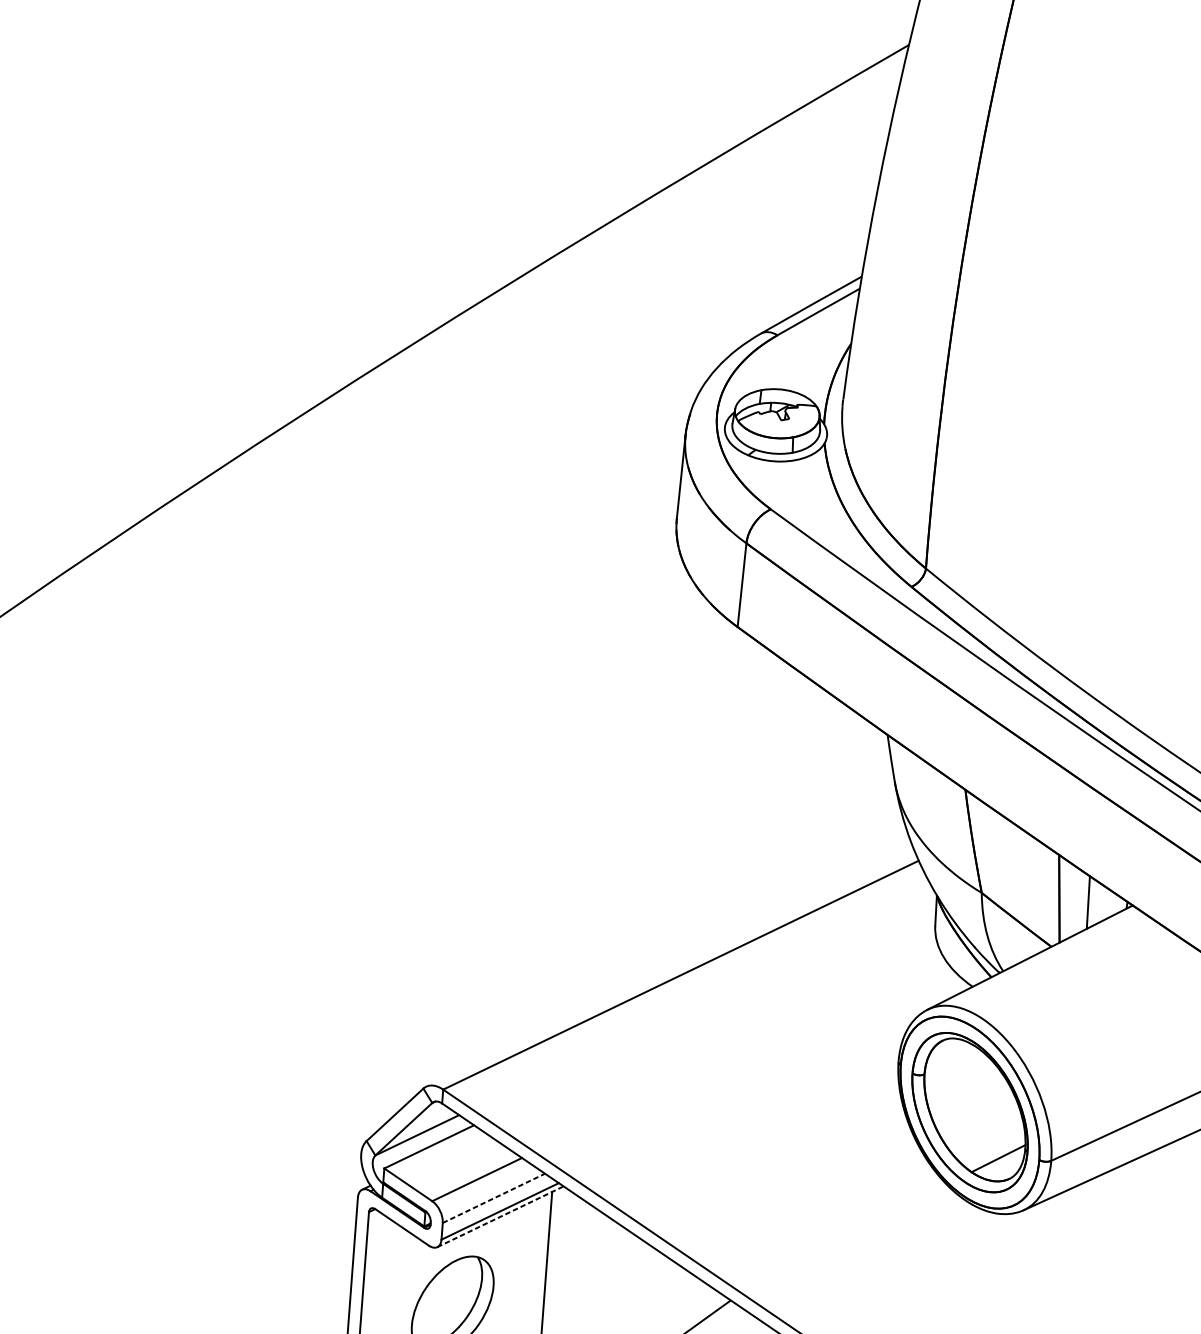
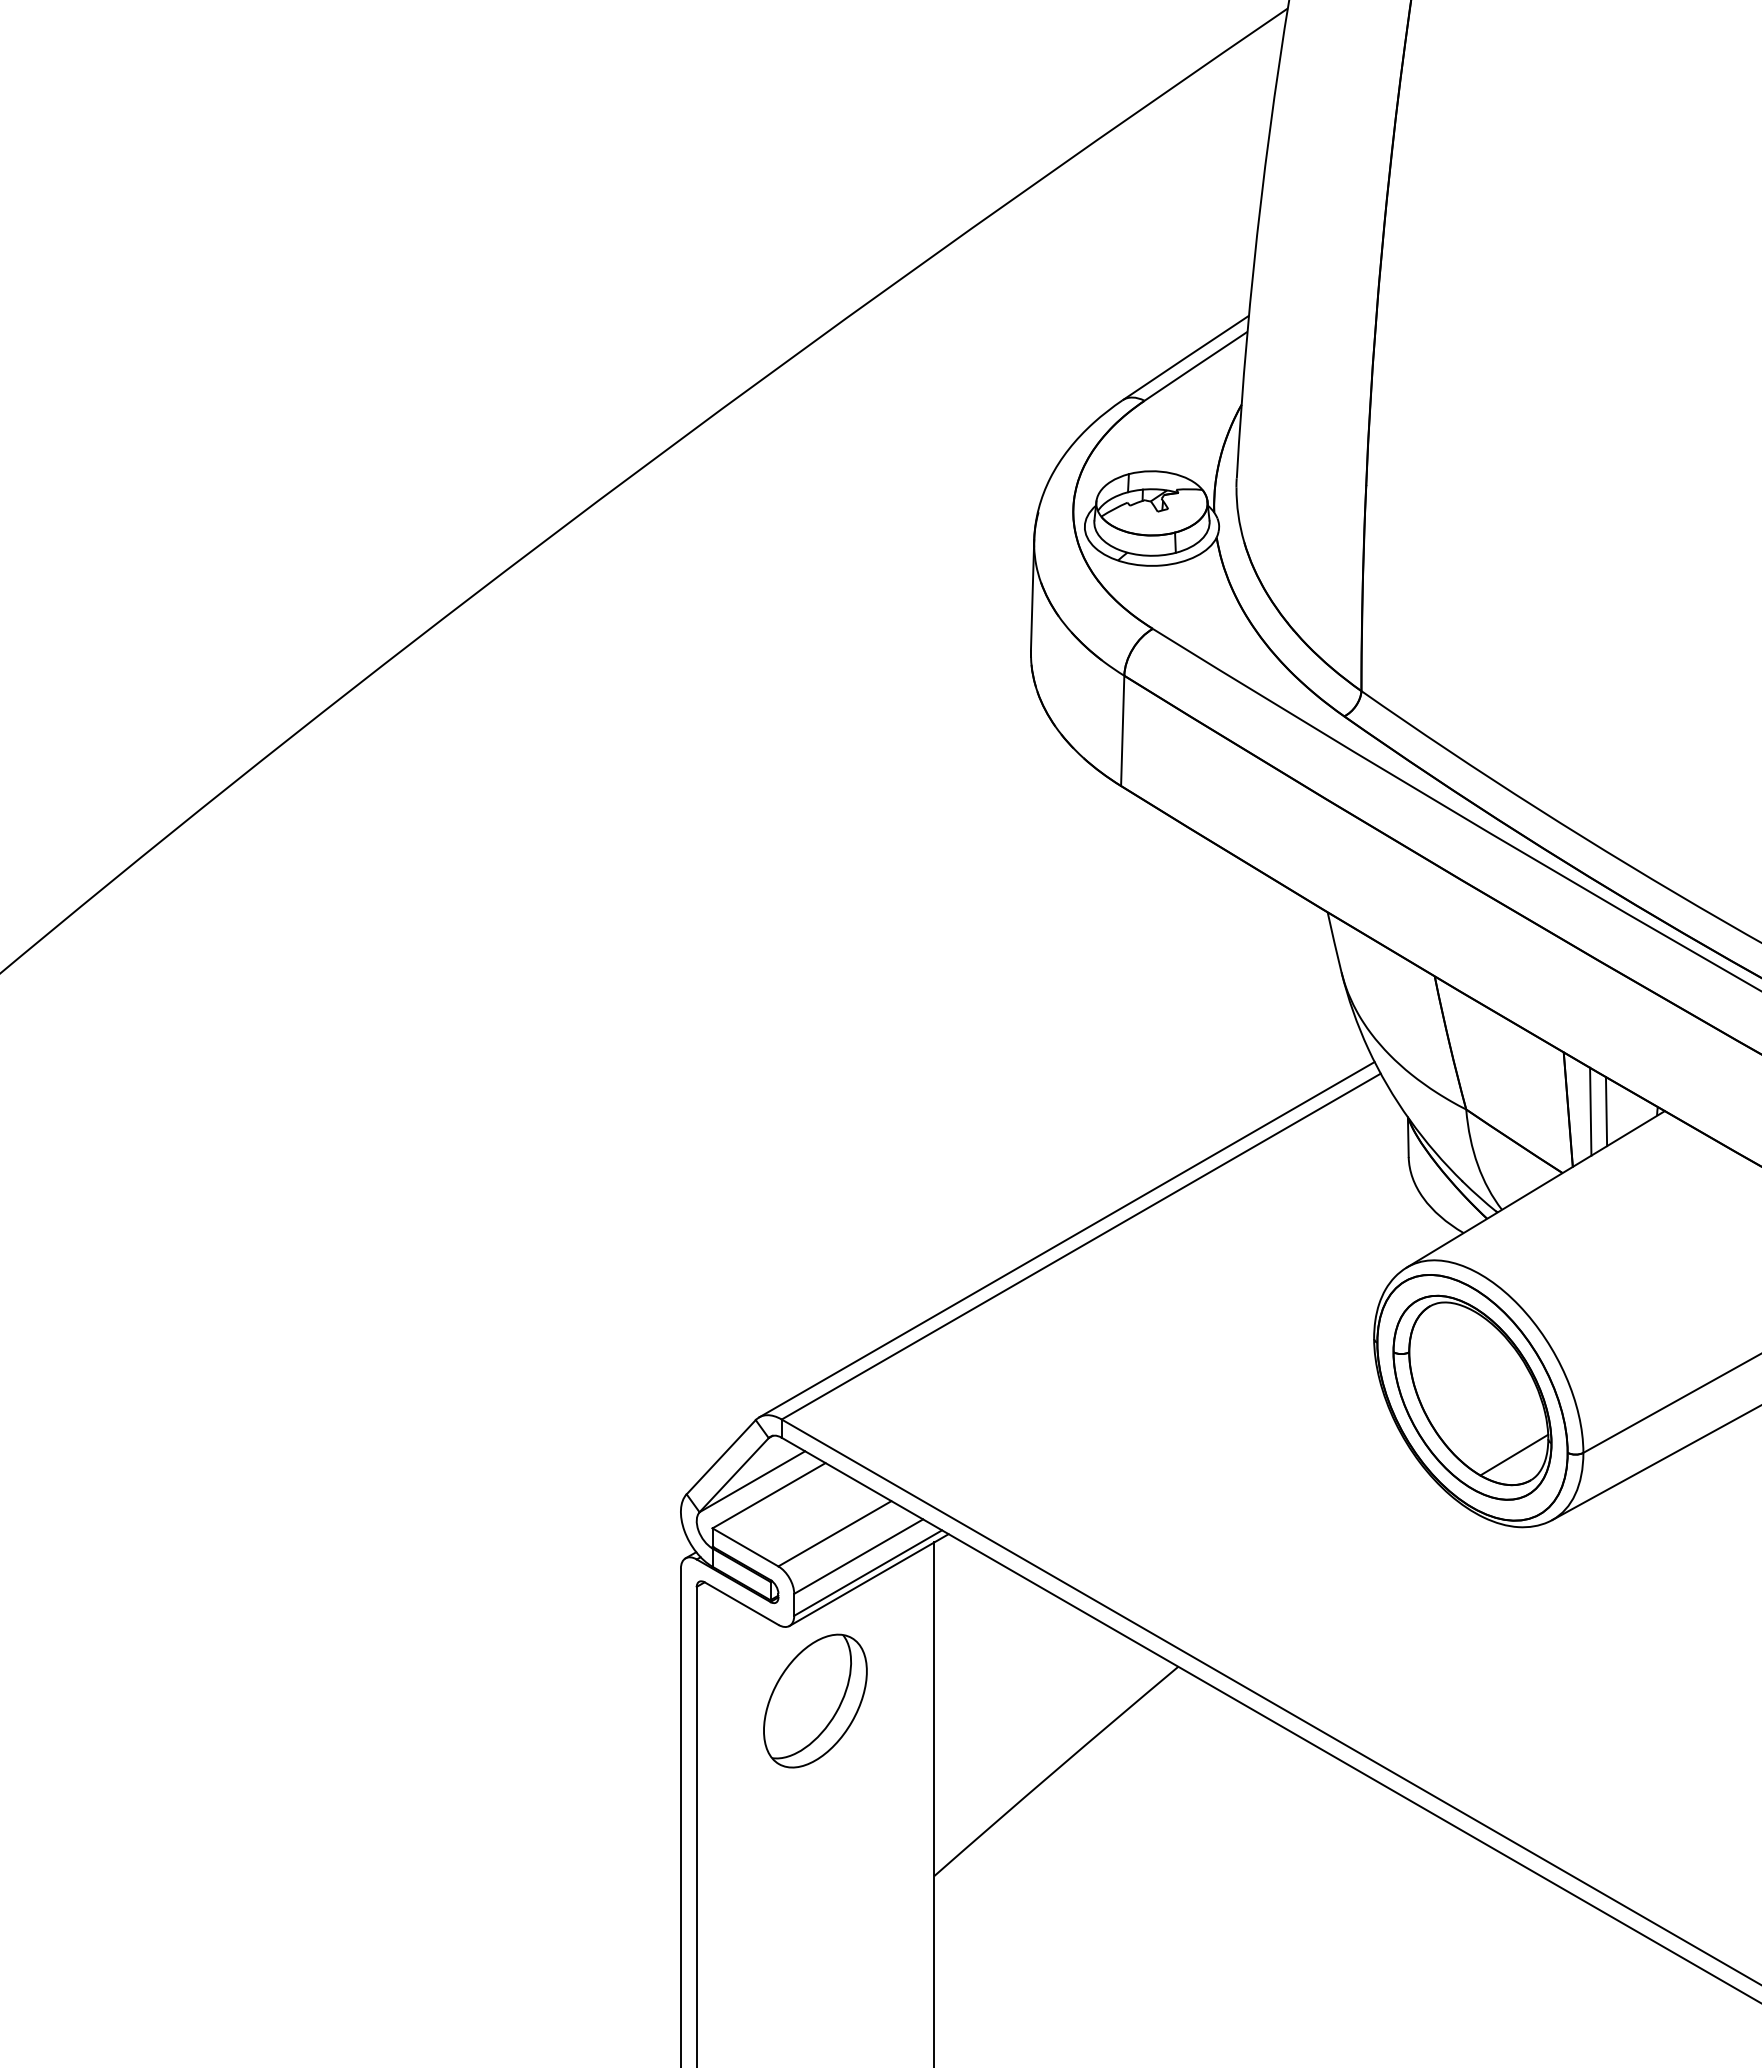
line: (1076, 901) -> (1590, 1111), added
line: (670, 968) -> (1066, 1239), added
line: (494, 1198) -> (859, 1556), dashed -> solid
line: (500, 1217) -> (869, 1580), dashed -> solid

